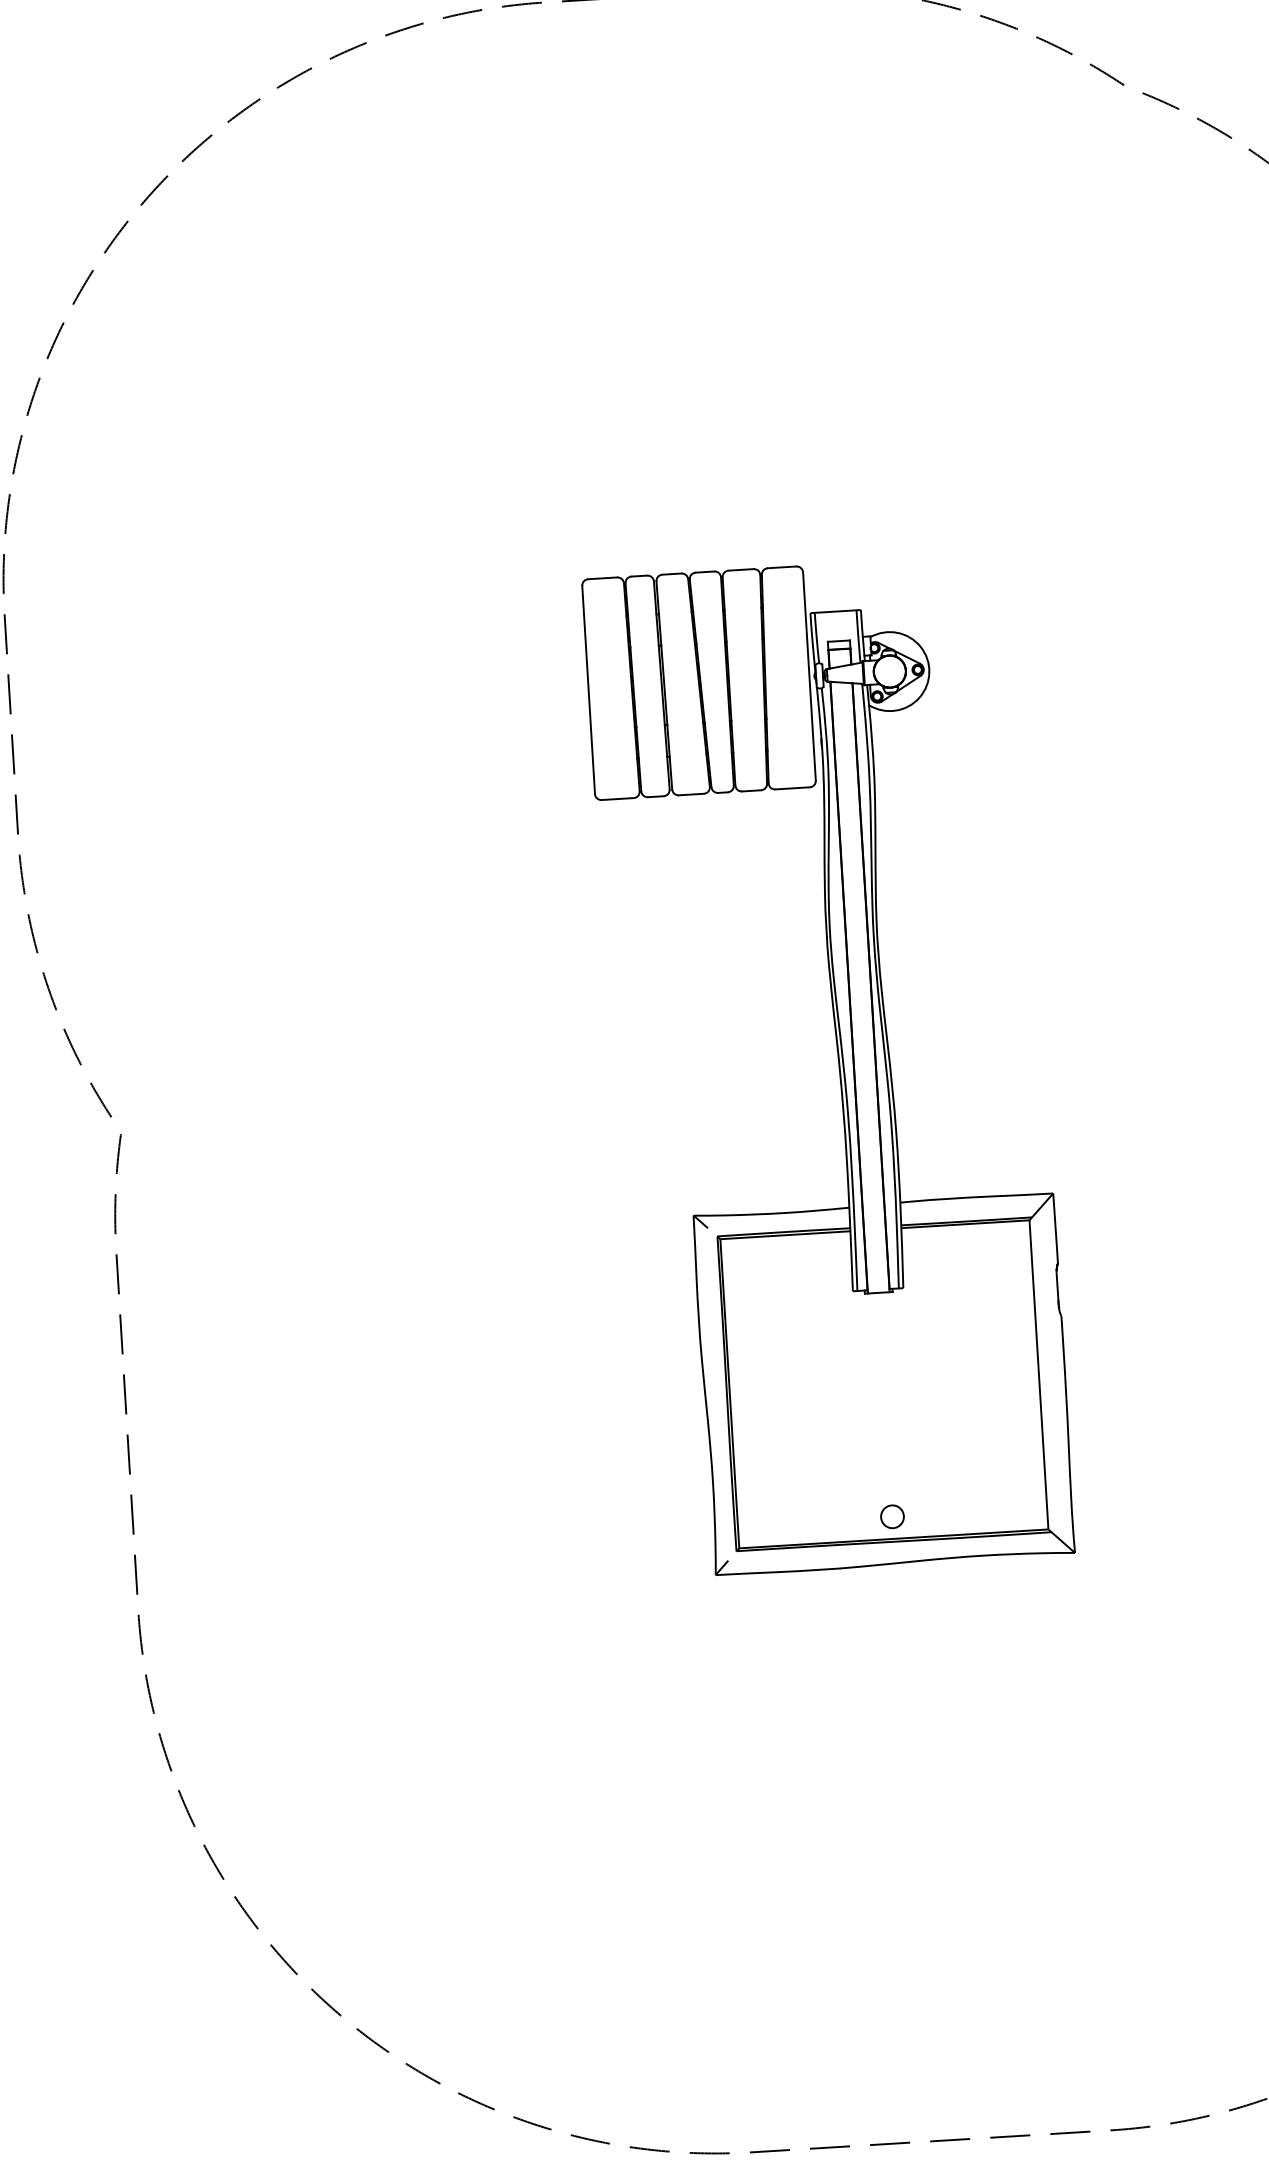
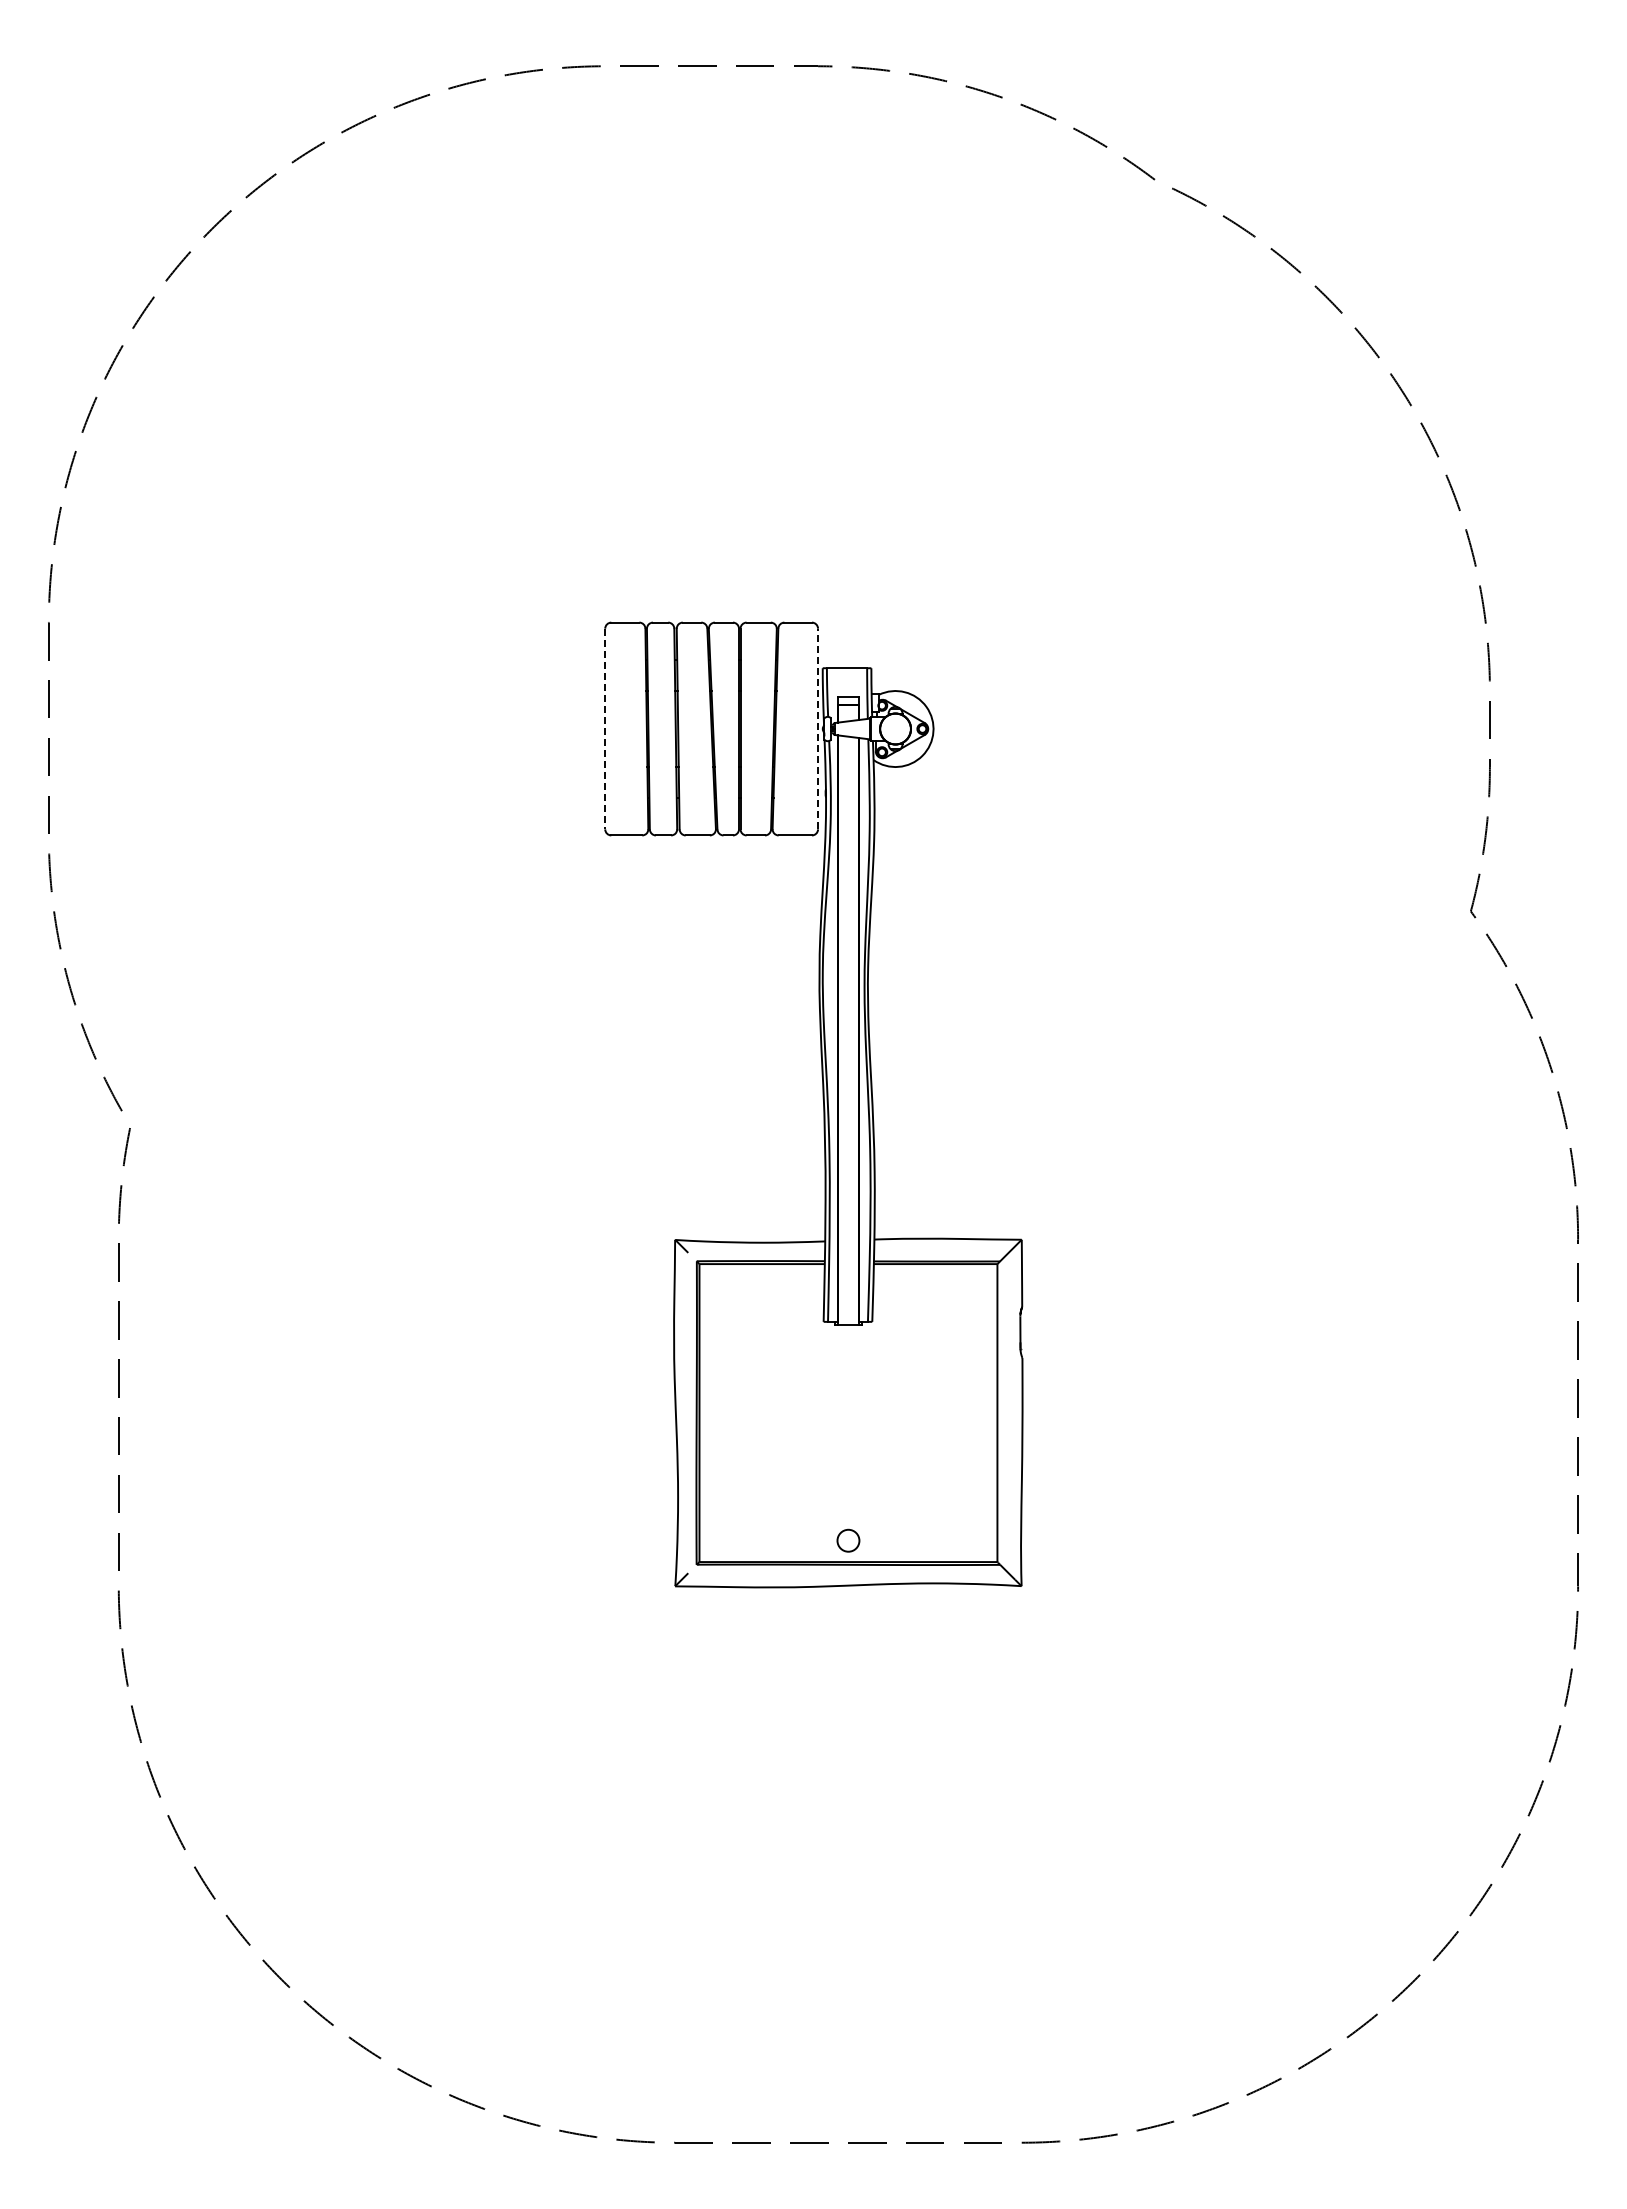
line: (809, 675) -> (818, 728), solid -> dashed
line: (588, 690) -> (605, 729), solid -> dashed

